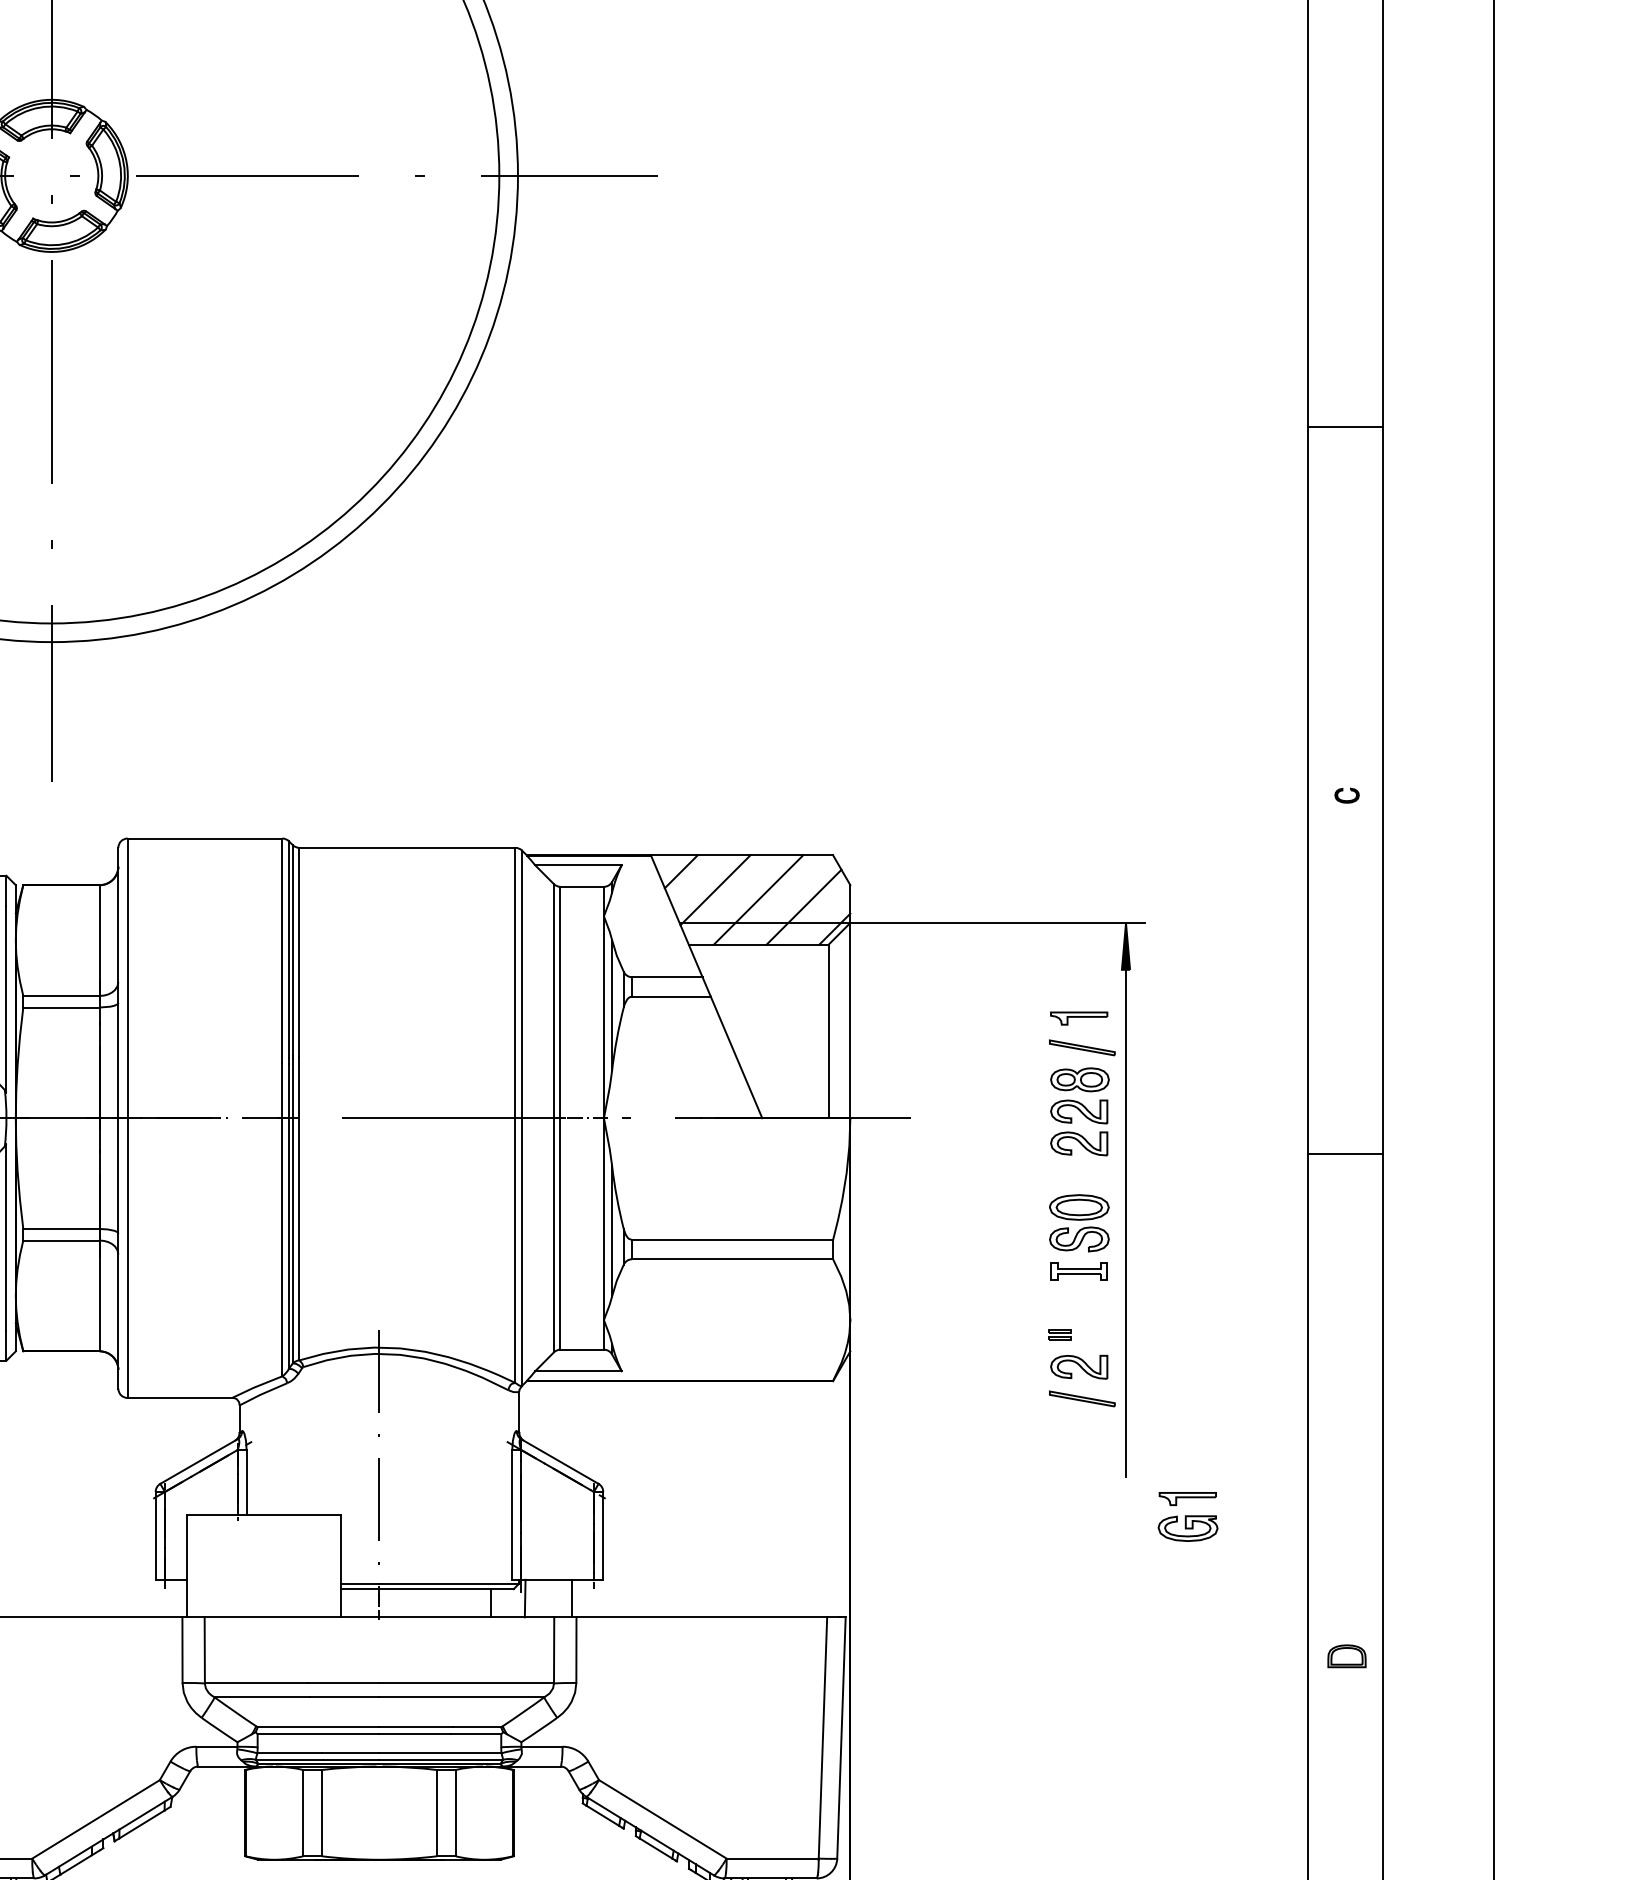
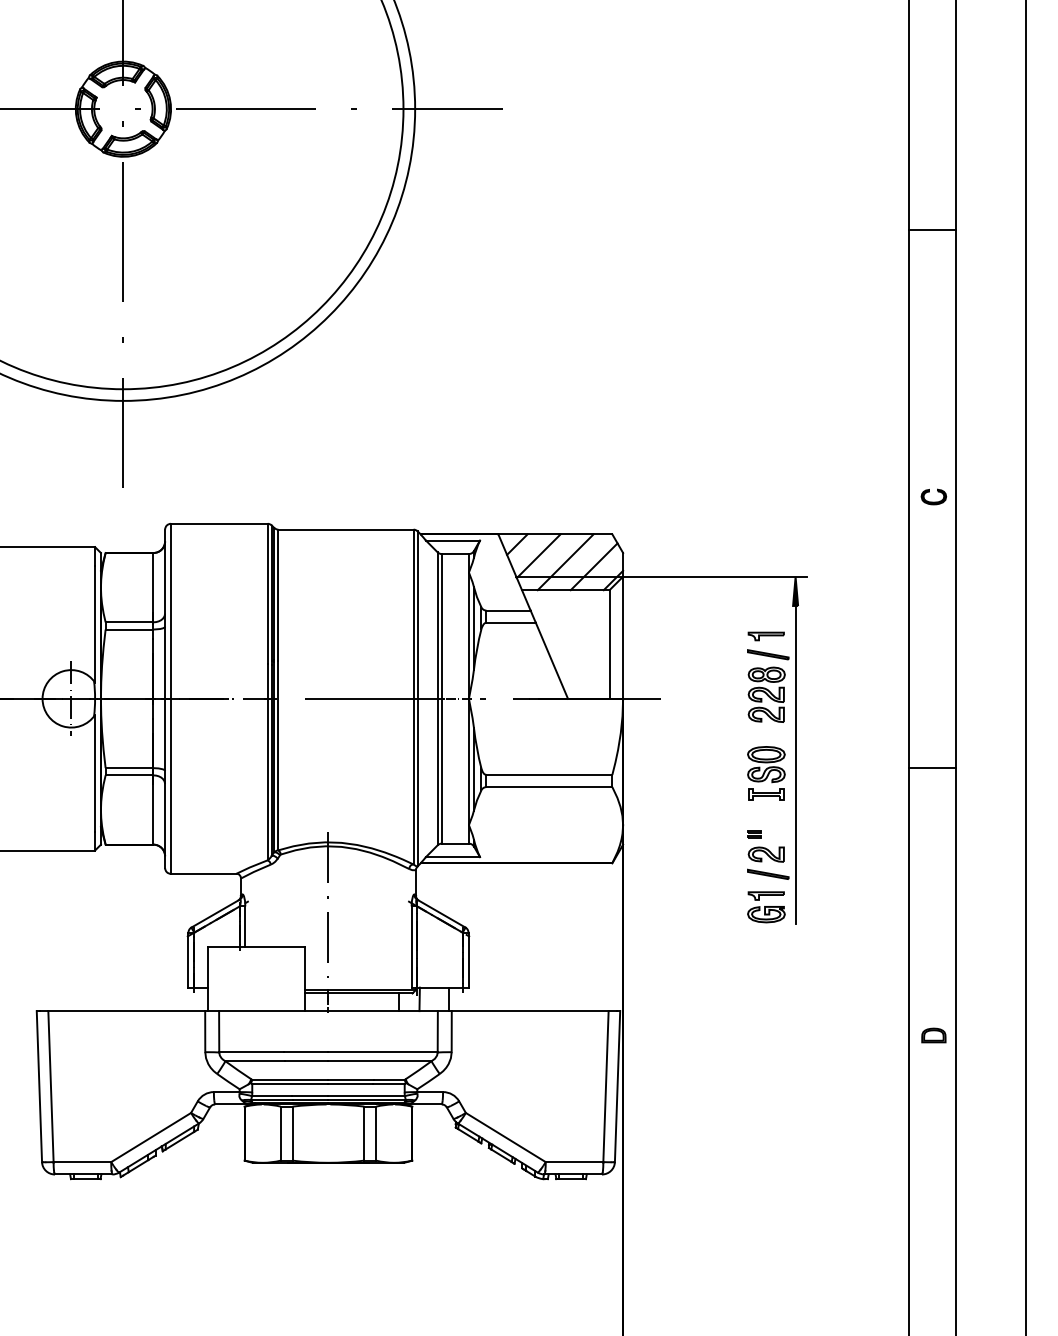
line: (1344, 427) -> (932, 229), moved
part: (1346, 794) -> (933, 496), size x1.67
line: (1344, 1154) -> (932, 768), moved
part: (1188, 1517) -> (766, 907), moved

